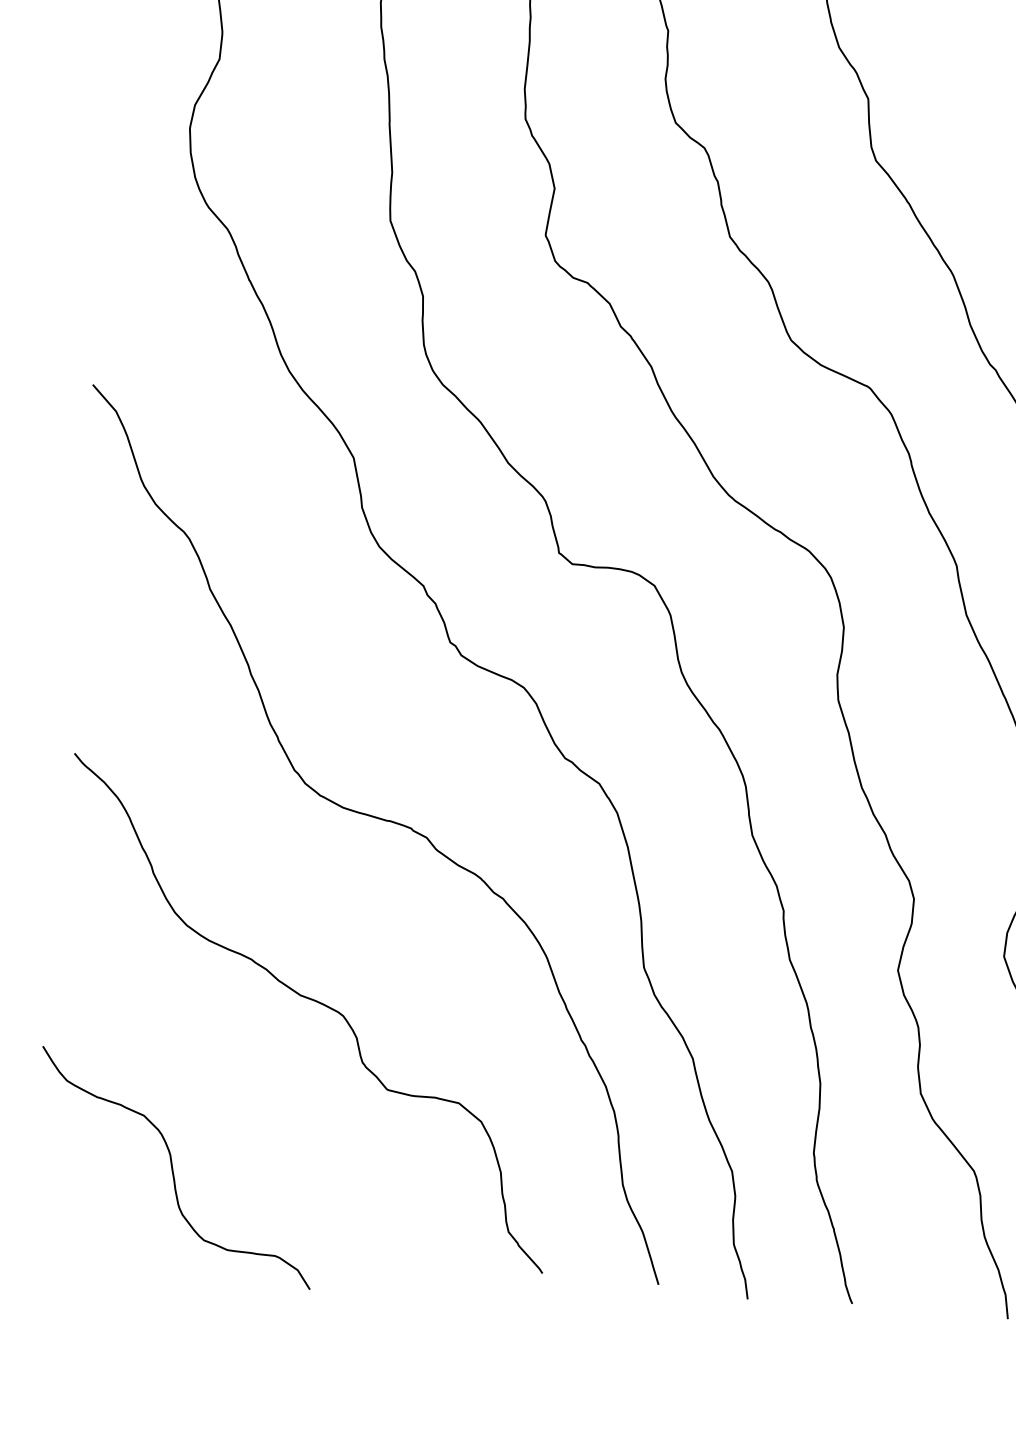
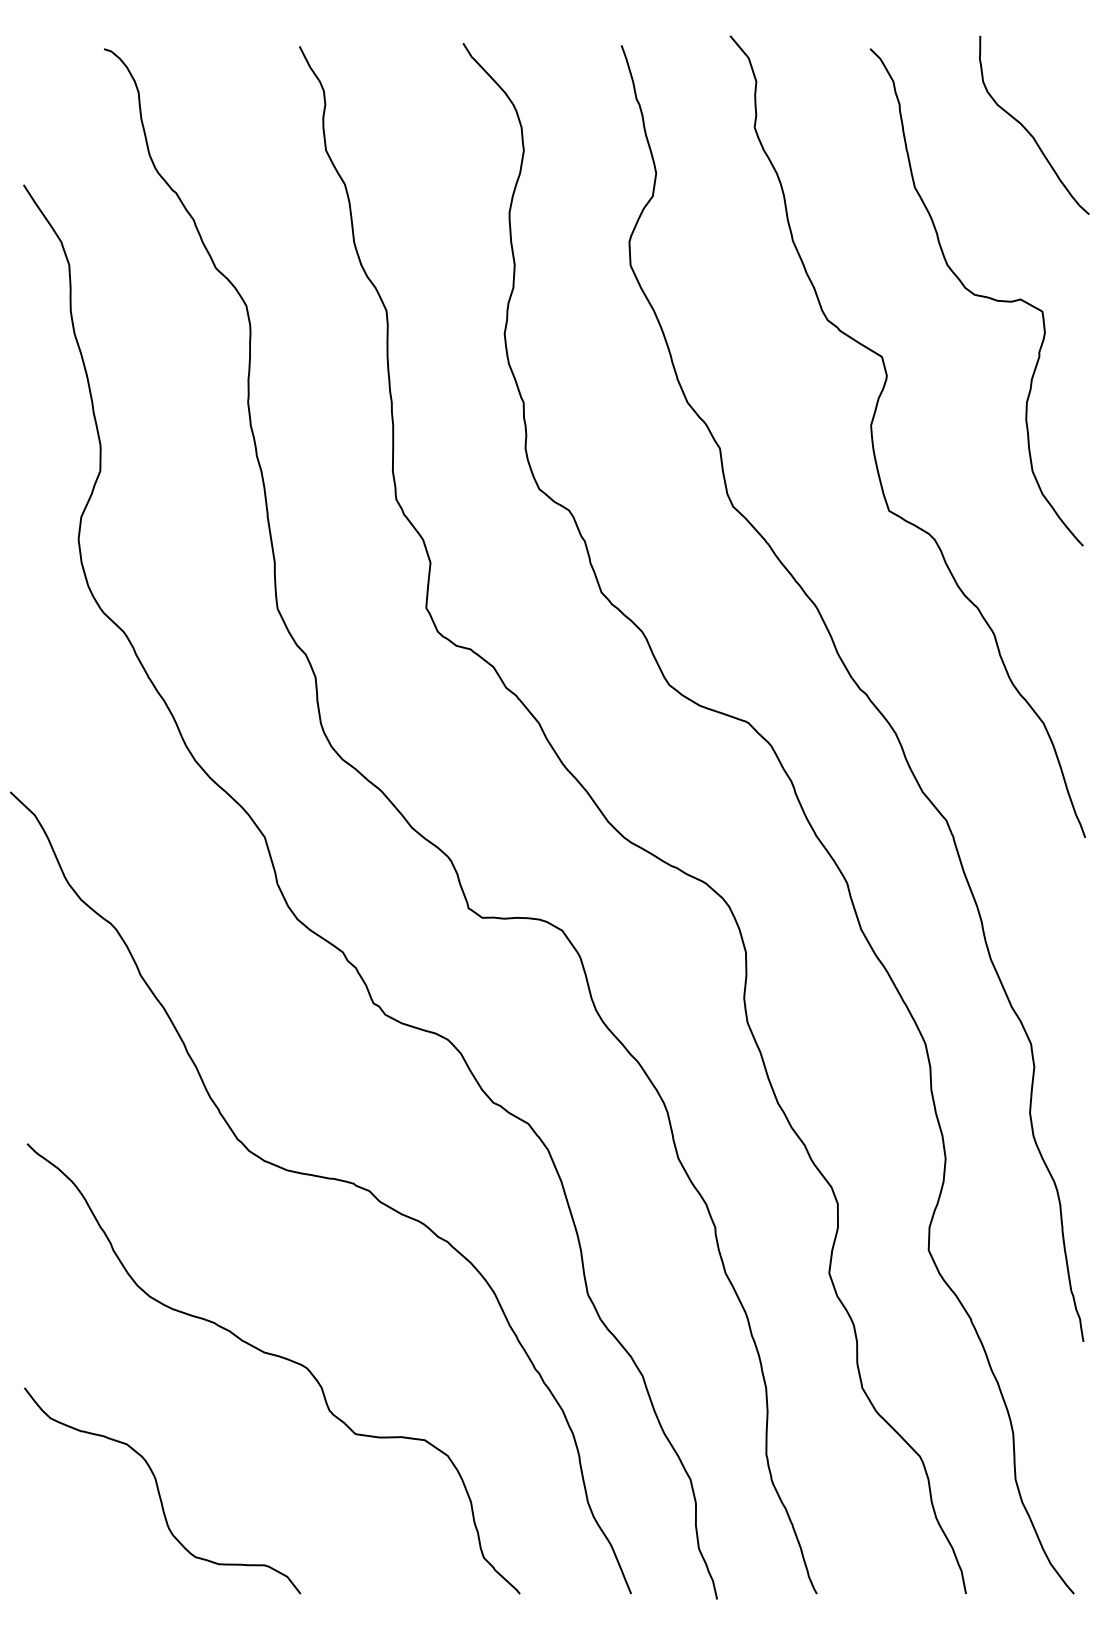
curve: (173, 1167) -> (159, 1490), moved

